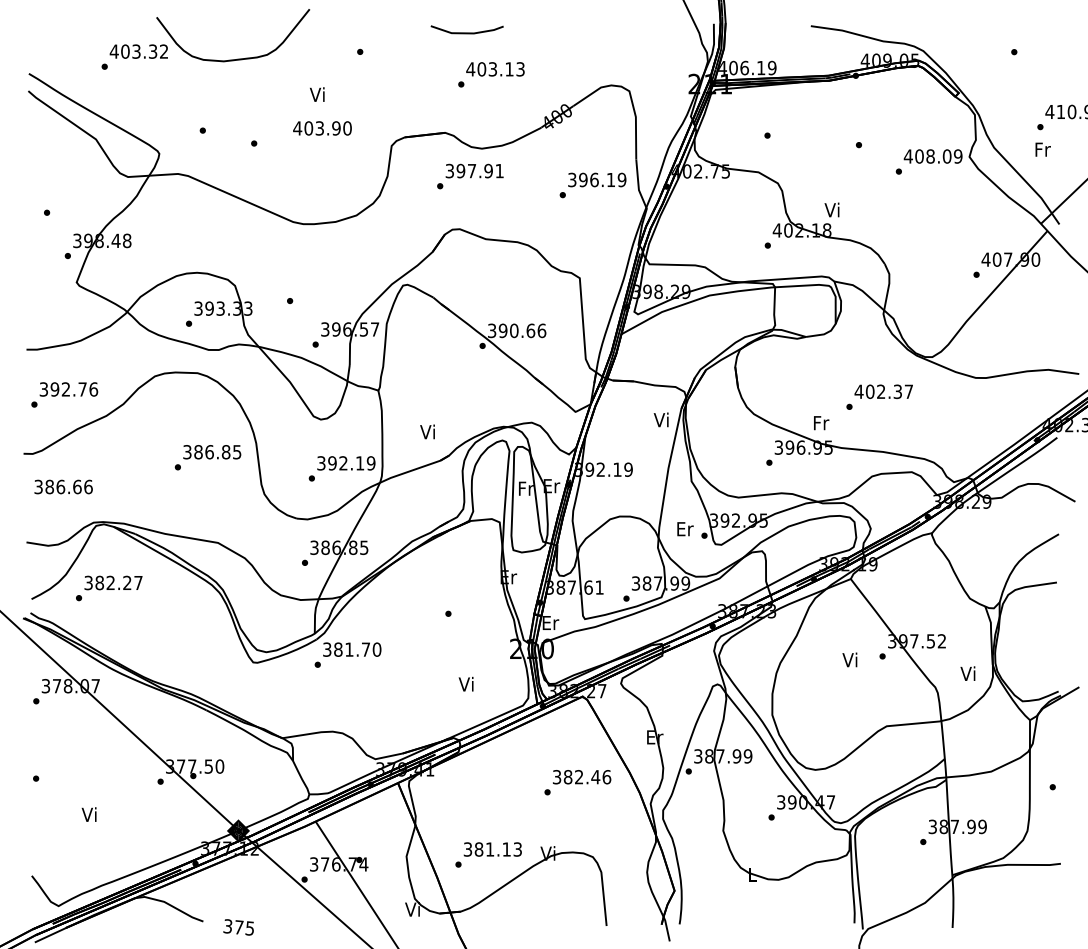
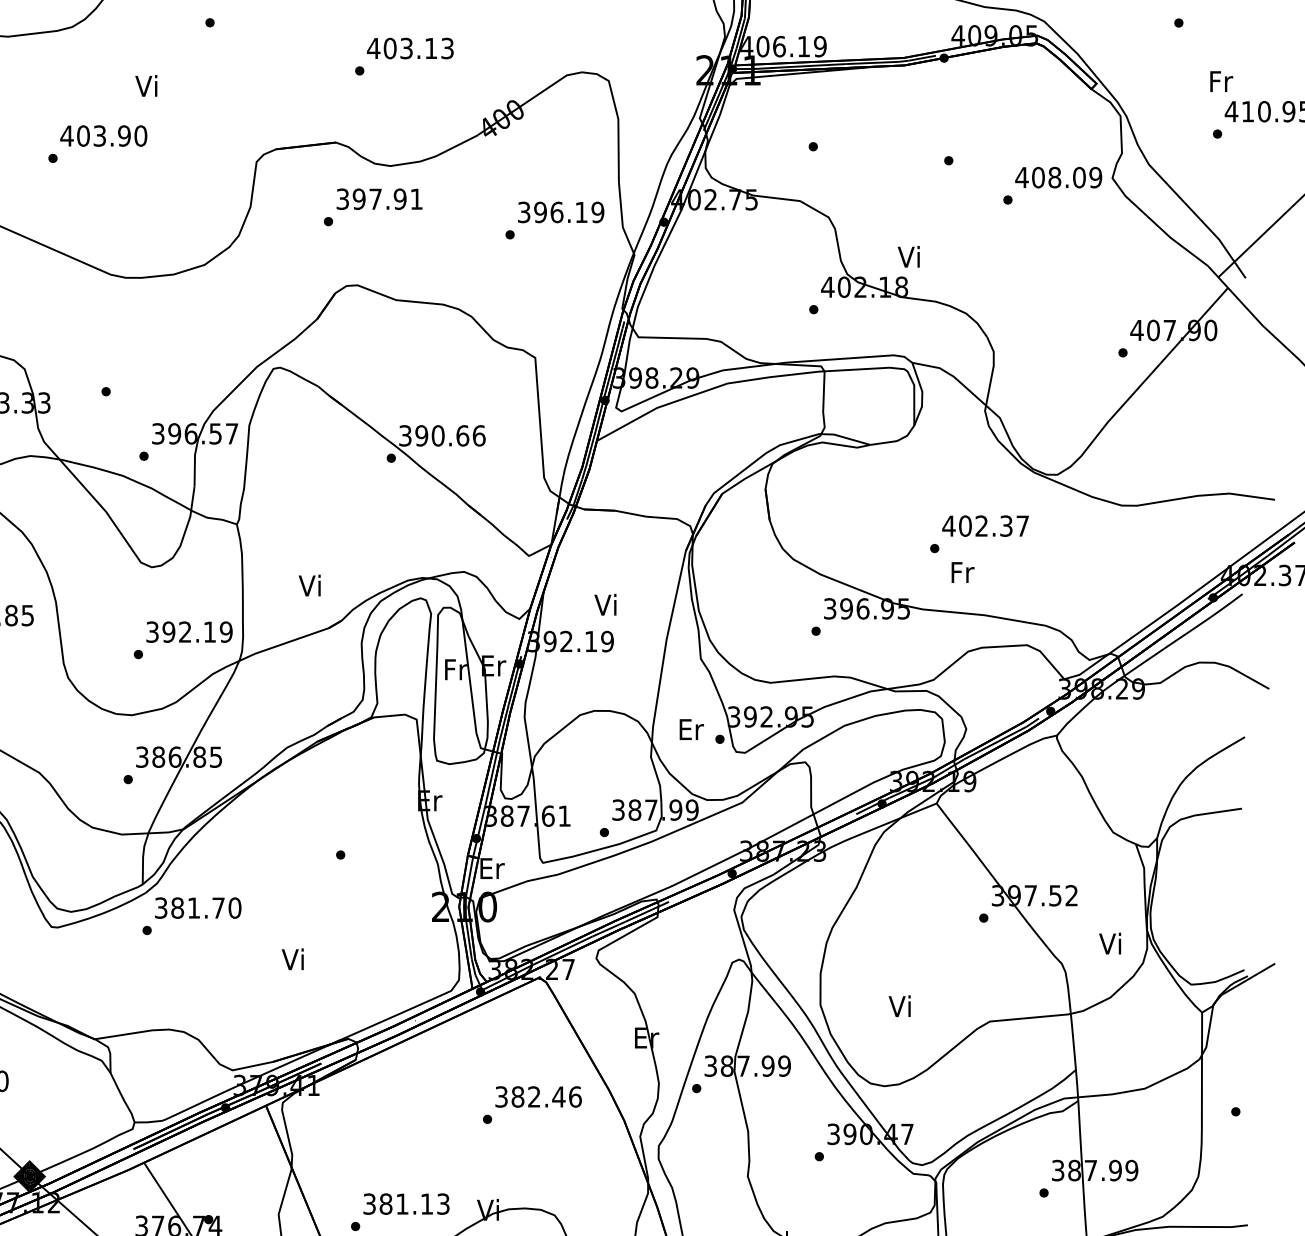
text: (322, 128) -> (103, 136), moved
text: (1042, 149) -> (1220, 81), moved
text: (660, 419) -> (604, 604), moved
text: (821, 423) -> (962, 573), moved
text: (849, 659) -> (899, 1005), moved
text: (465, 683) -> (291, 958), moved

